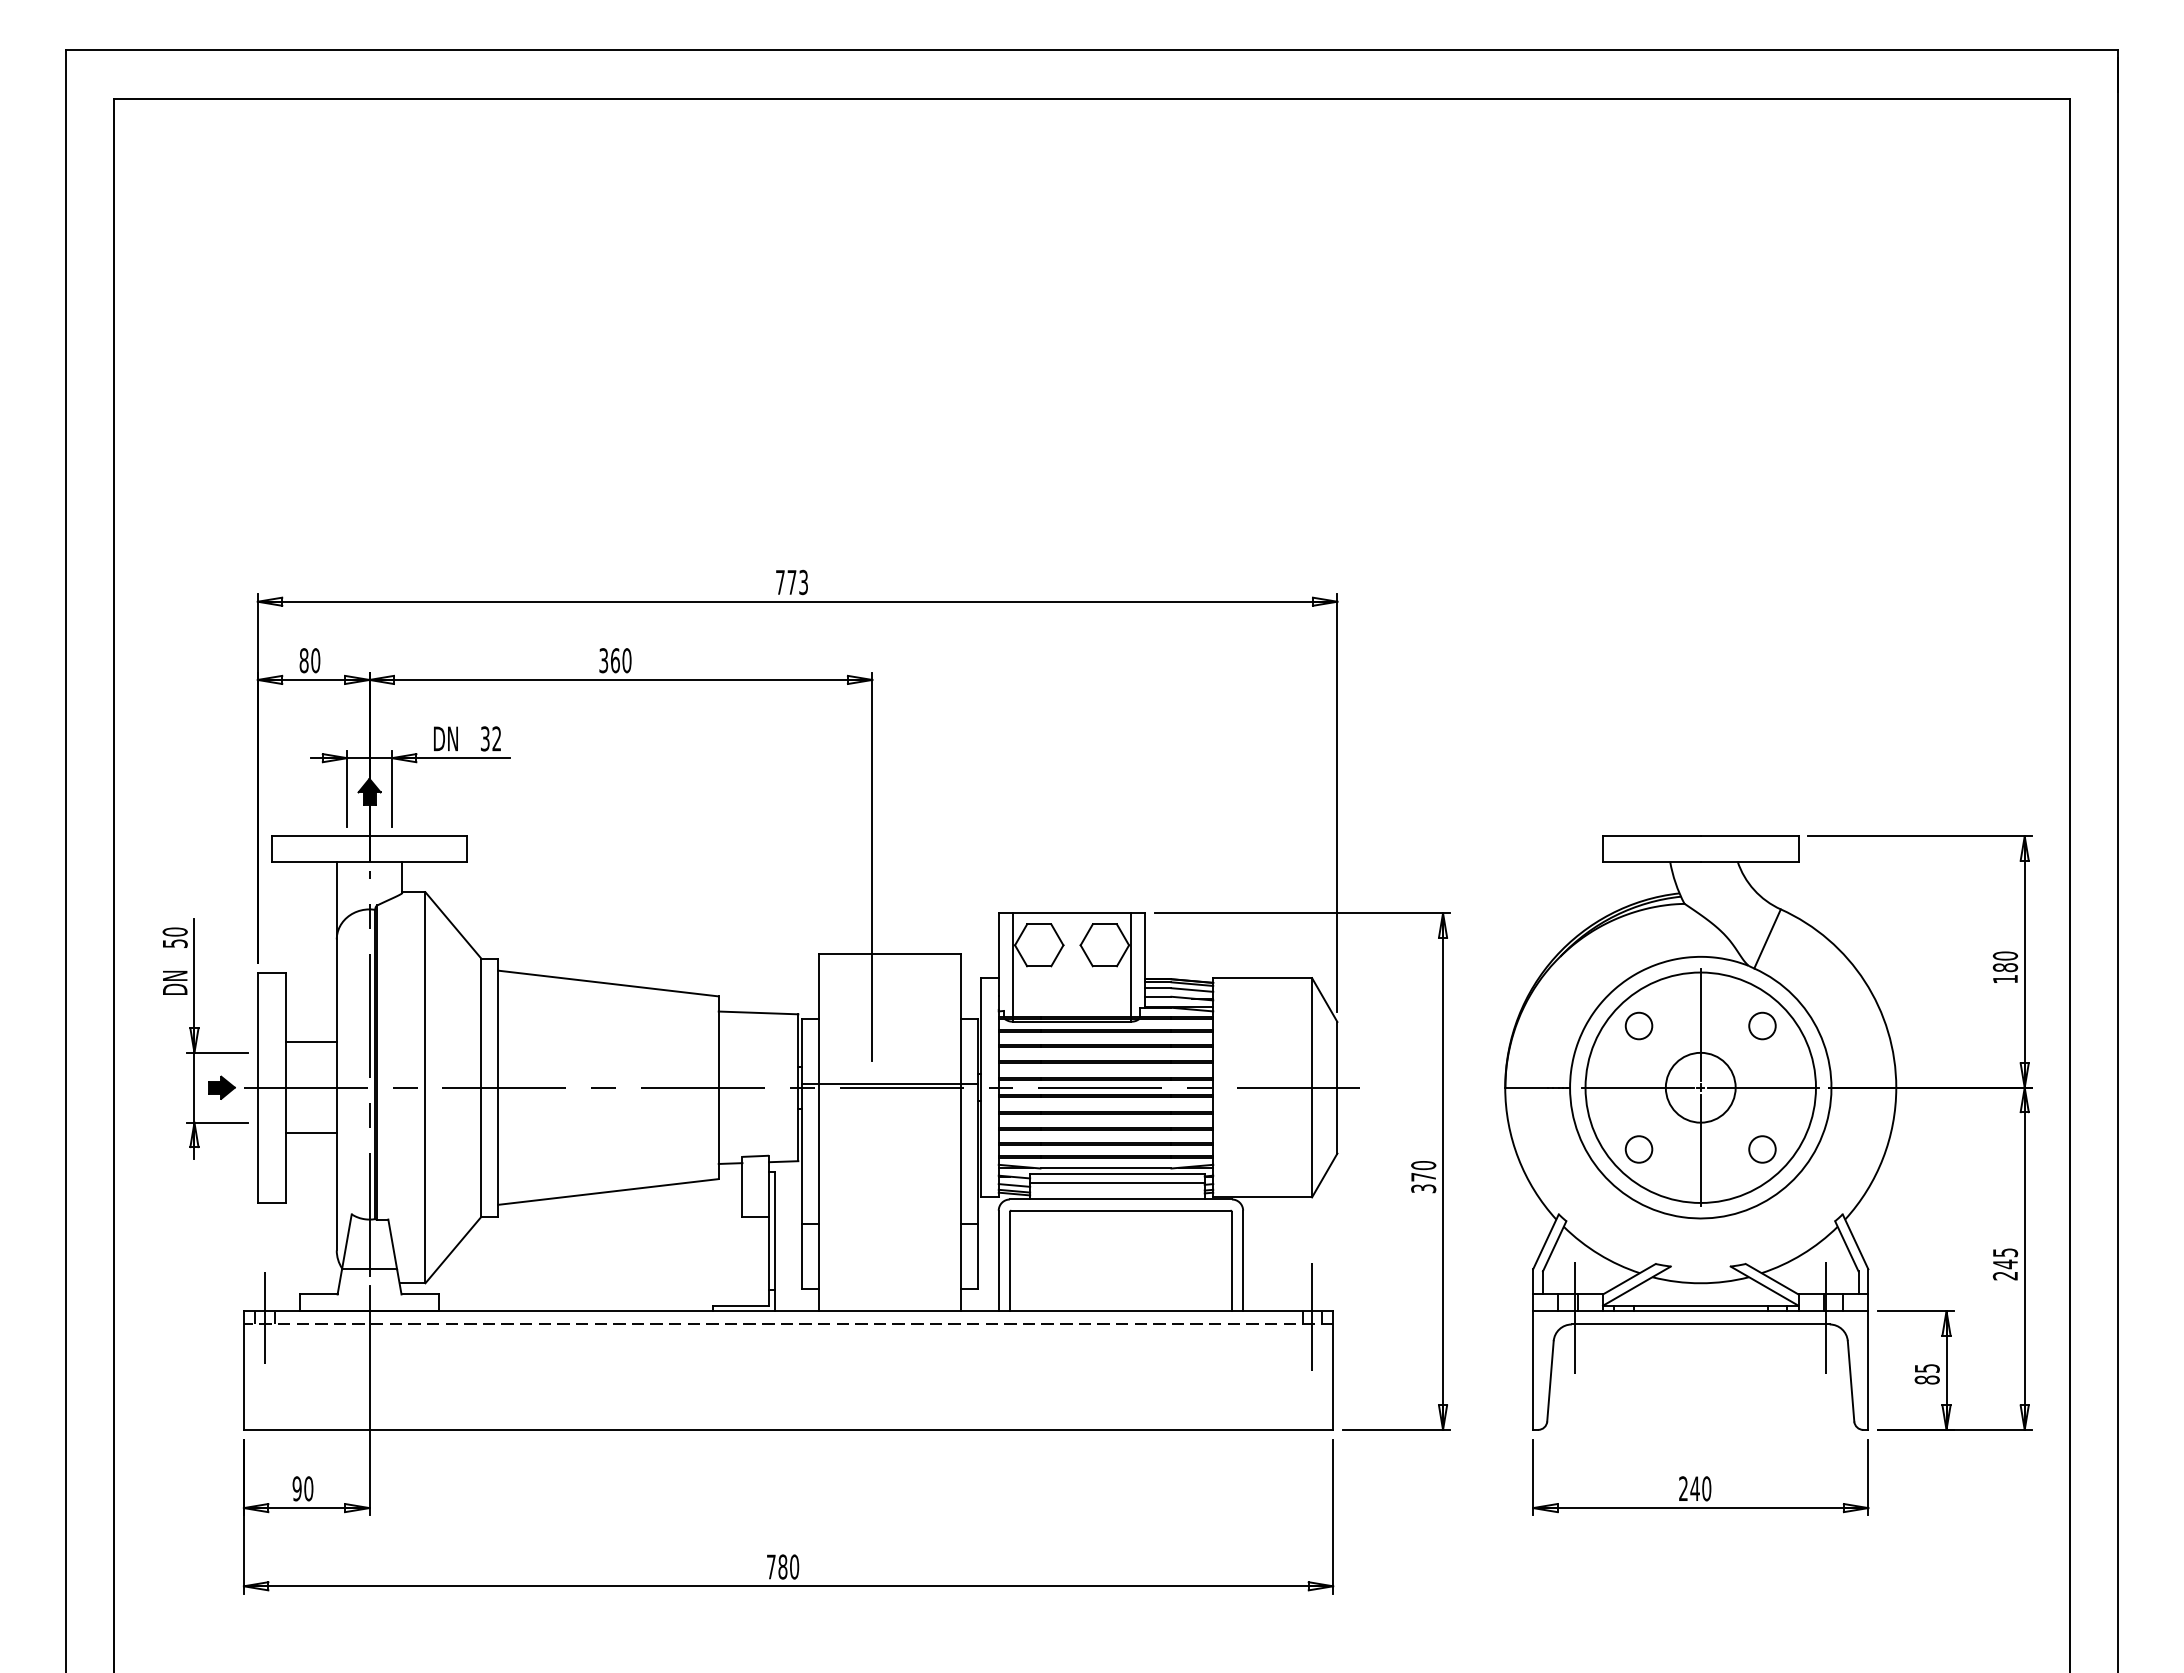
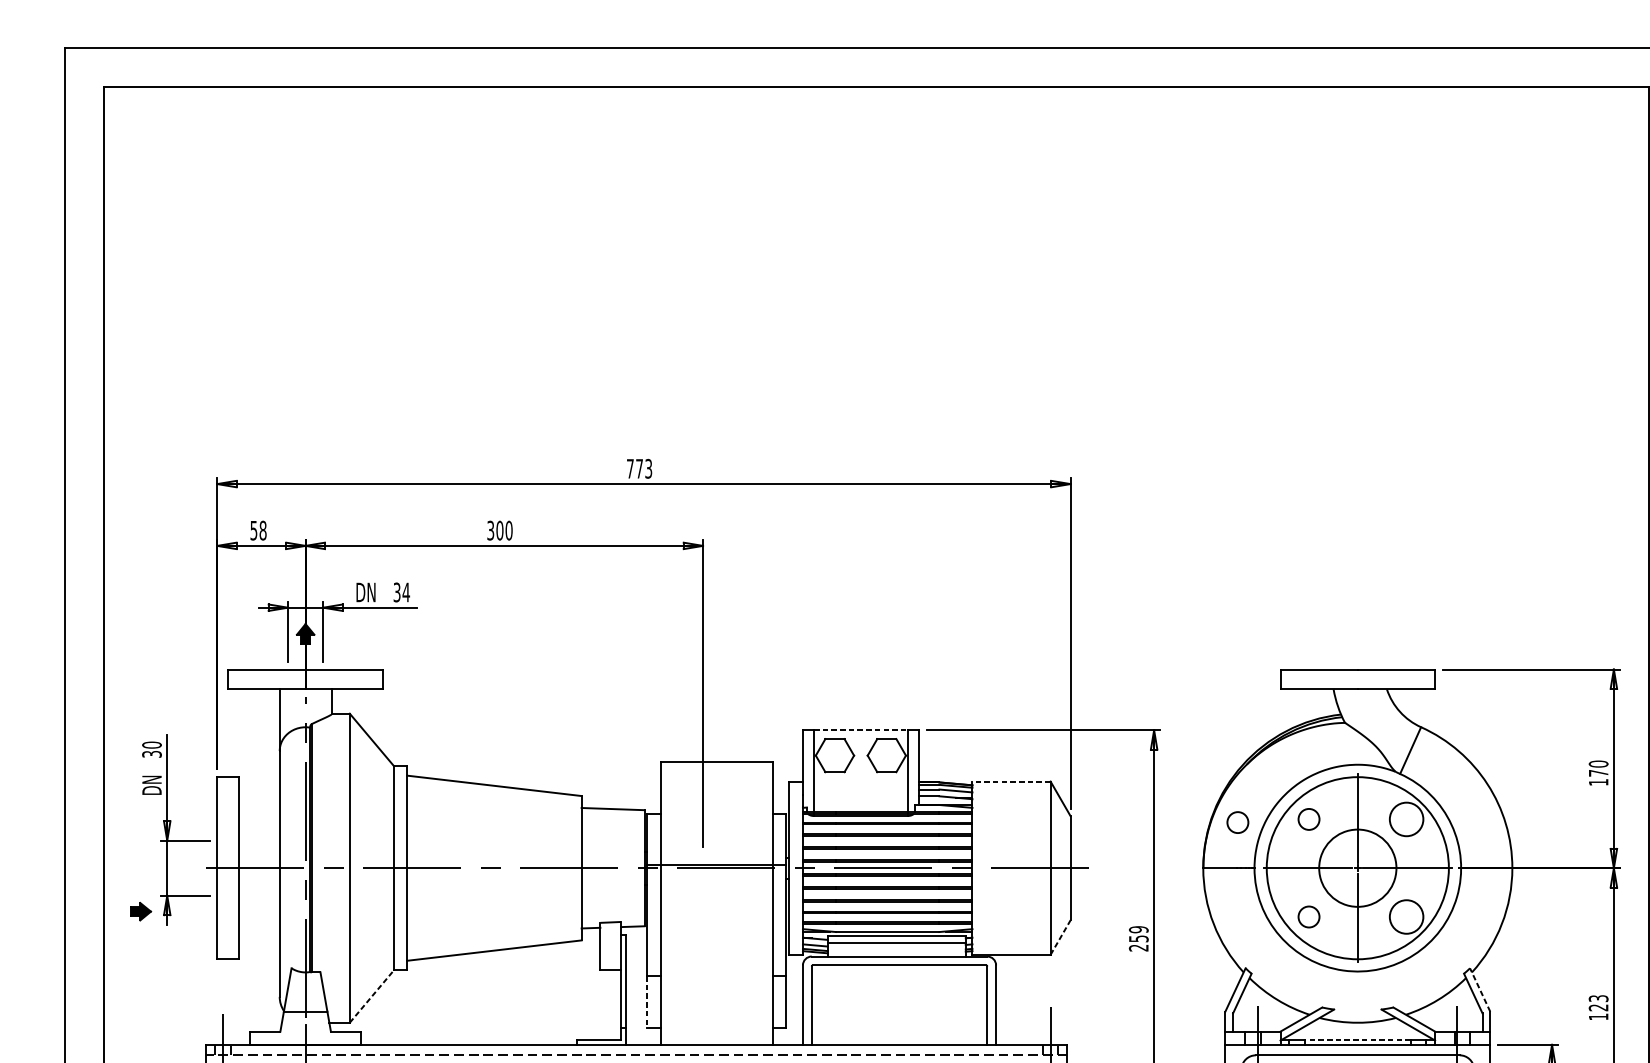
text: (309, 660) -> (258, 530), 80 -> 58
text: (615, 660) -> (500, 530), 360 -> 300
text: (496, 738) -> (405, 592), 32 -> 34
line: (1072, 913) -> (861, 730), solid -> dashed
text: (174, 943) -> (151, 754), 50 -> 30
text: (2005, 967) -> (1598, 773), 180 -> 170
line: (1262, 978) -> (1011, 781), solid -> dashed
circle: (1762, 1025) -> (1406, 819), size x1.6
circle: (1548, 1029) -> (1237, 822), added
line: (310, 1042) -> (258, 832), removed
part: (221, 1087) -> (140, 911), moved
circle: (1700, 1087) -> (1357, 868), size x1.4
line: (310, 1133) -> (258, 904), removed
circle: (1762, 1149) -> (1406, 917), size x1.6
line: (1325, 1175) -> (1061, 937), solid -> dashed
text: (1423, 1177) -> (1138, 939), 370 -> 259
line: (1855, 1241) -> (1480, 989), solid -> dashed
line: (453, 1249) -> (371, 996), solid -> dashed
line: (801, 1256) -> (647, 1001), solid -> dashed
text: (2004, 1264) -> (1597, 1007), 245 -> 123
line: (1700, 1305) -> (1357, 1040), solid -> dashed

